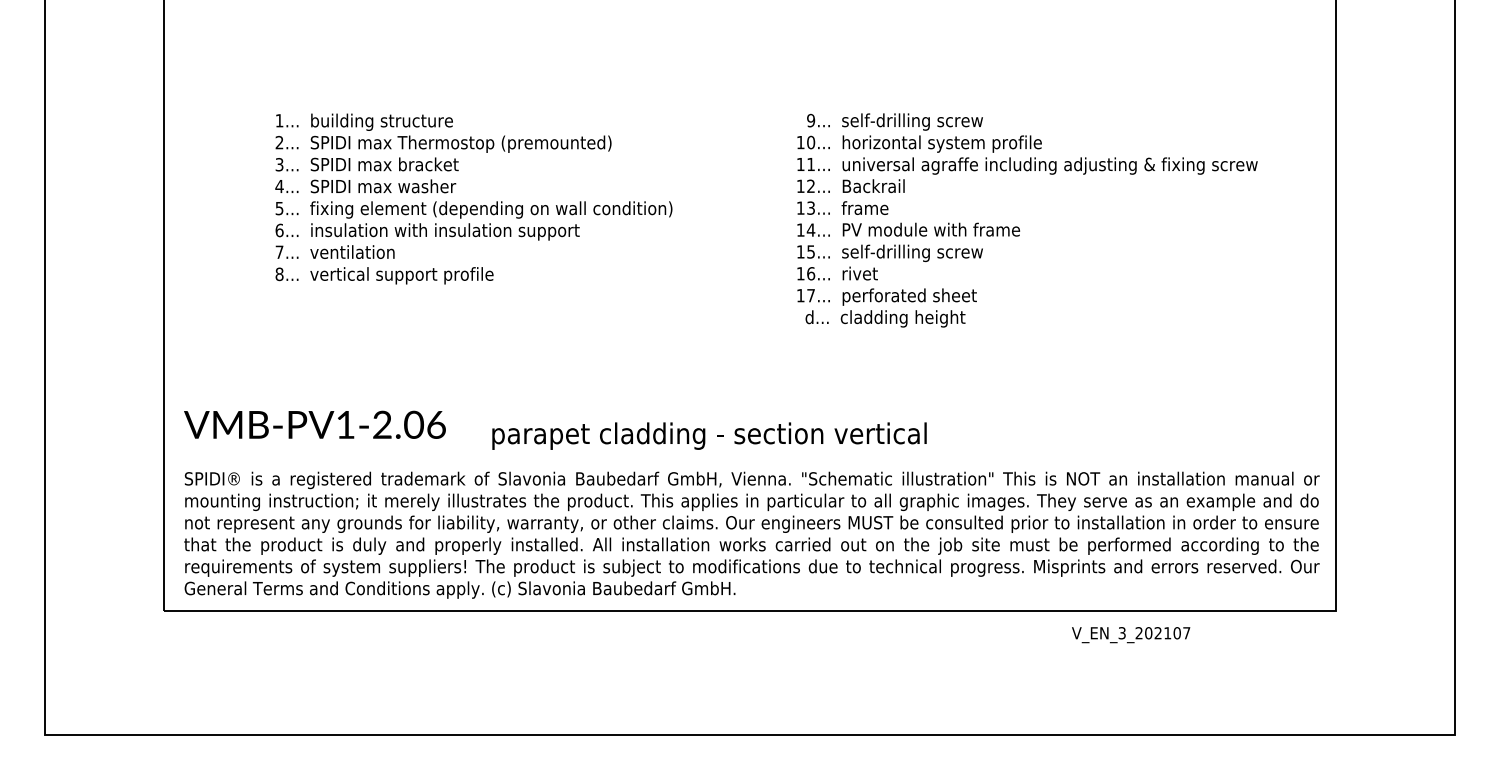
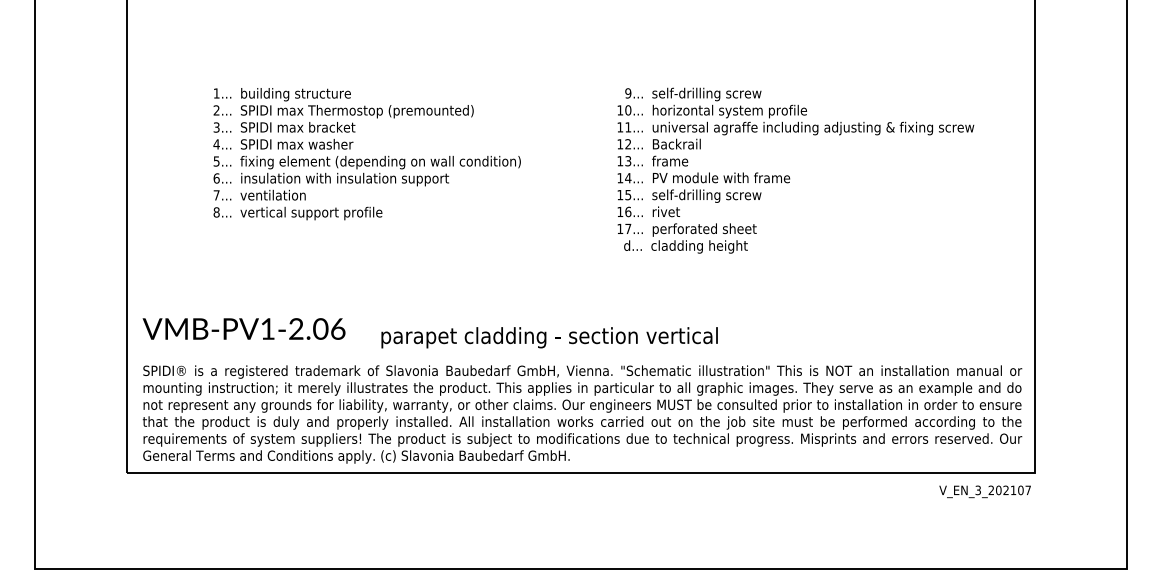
text: (1130, 634) -> (984, 491), moved

